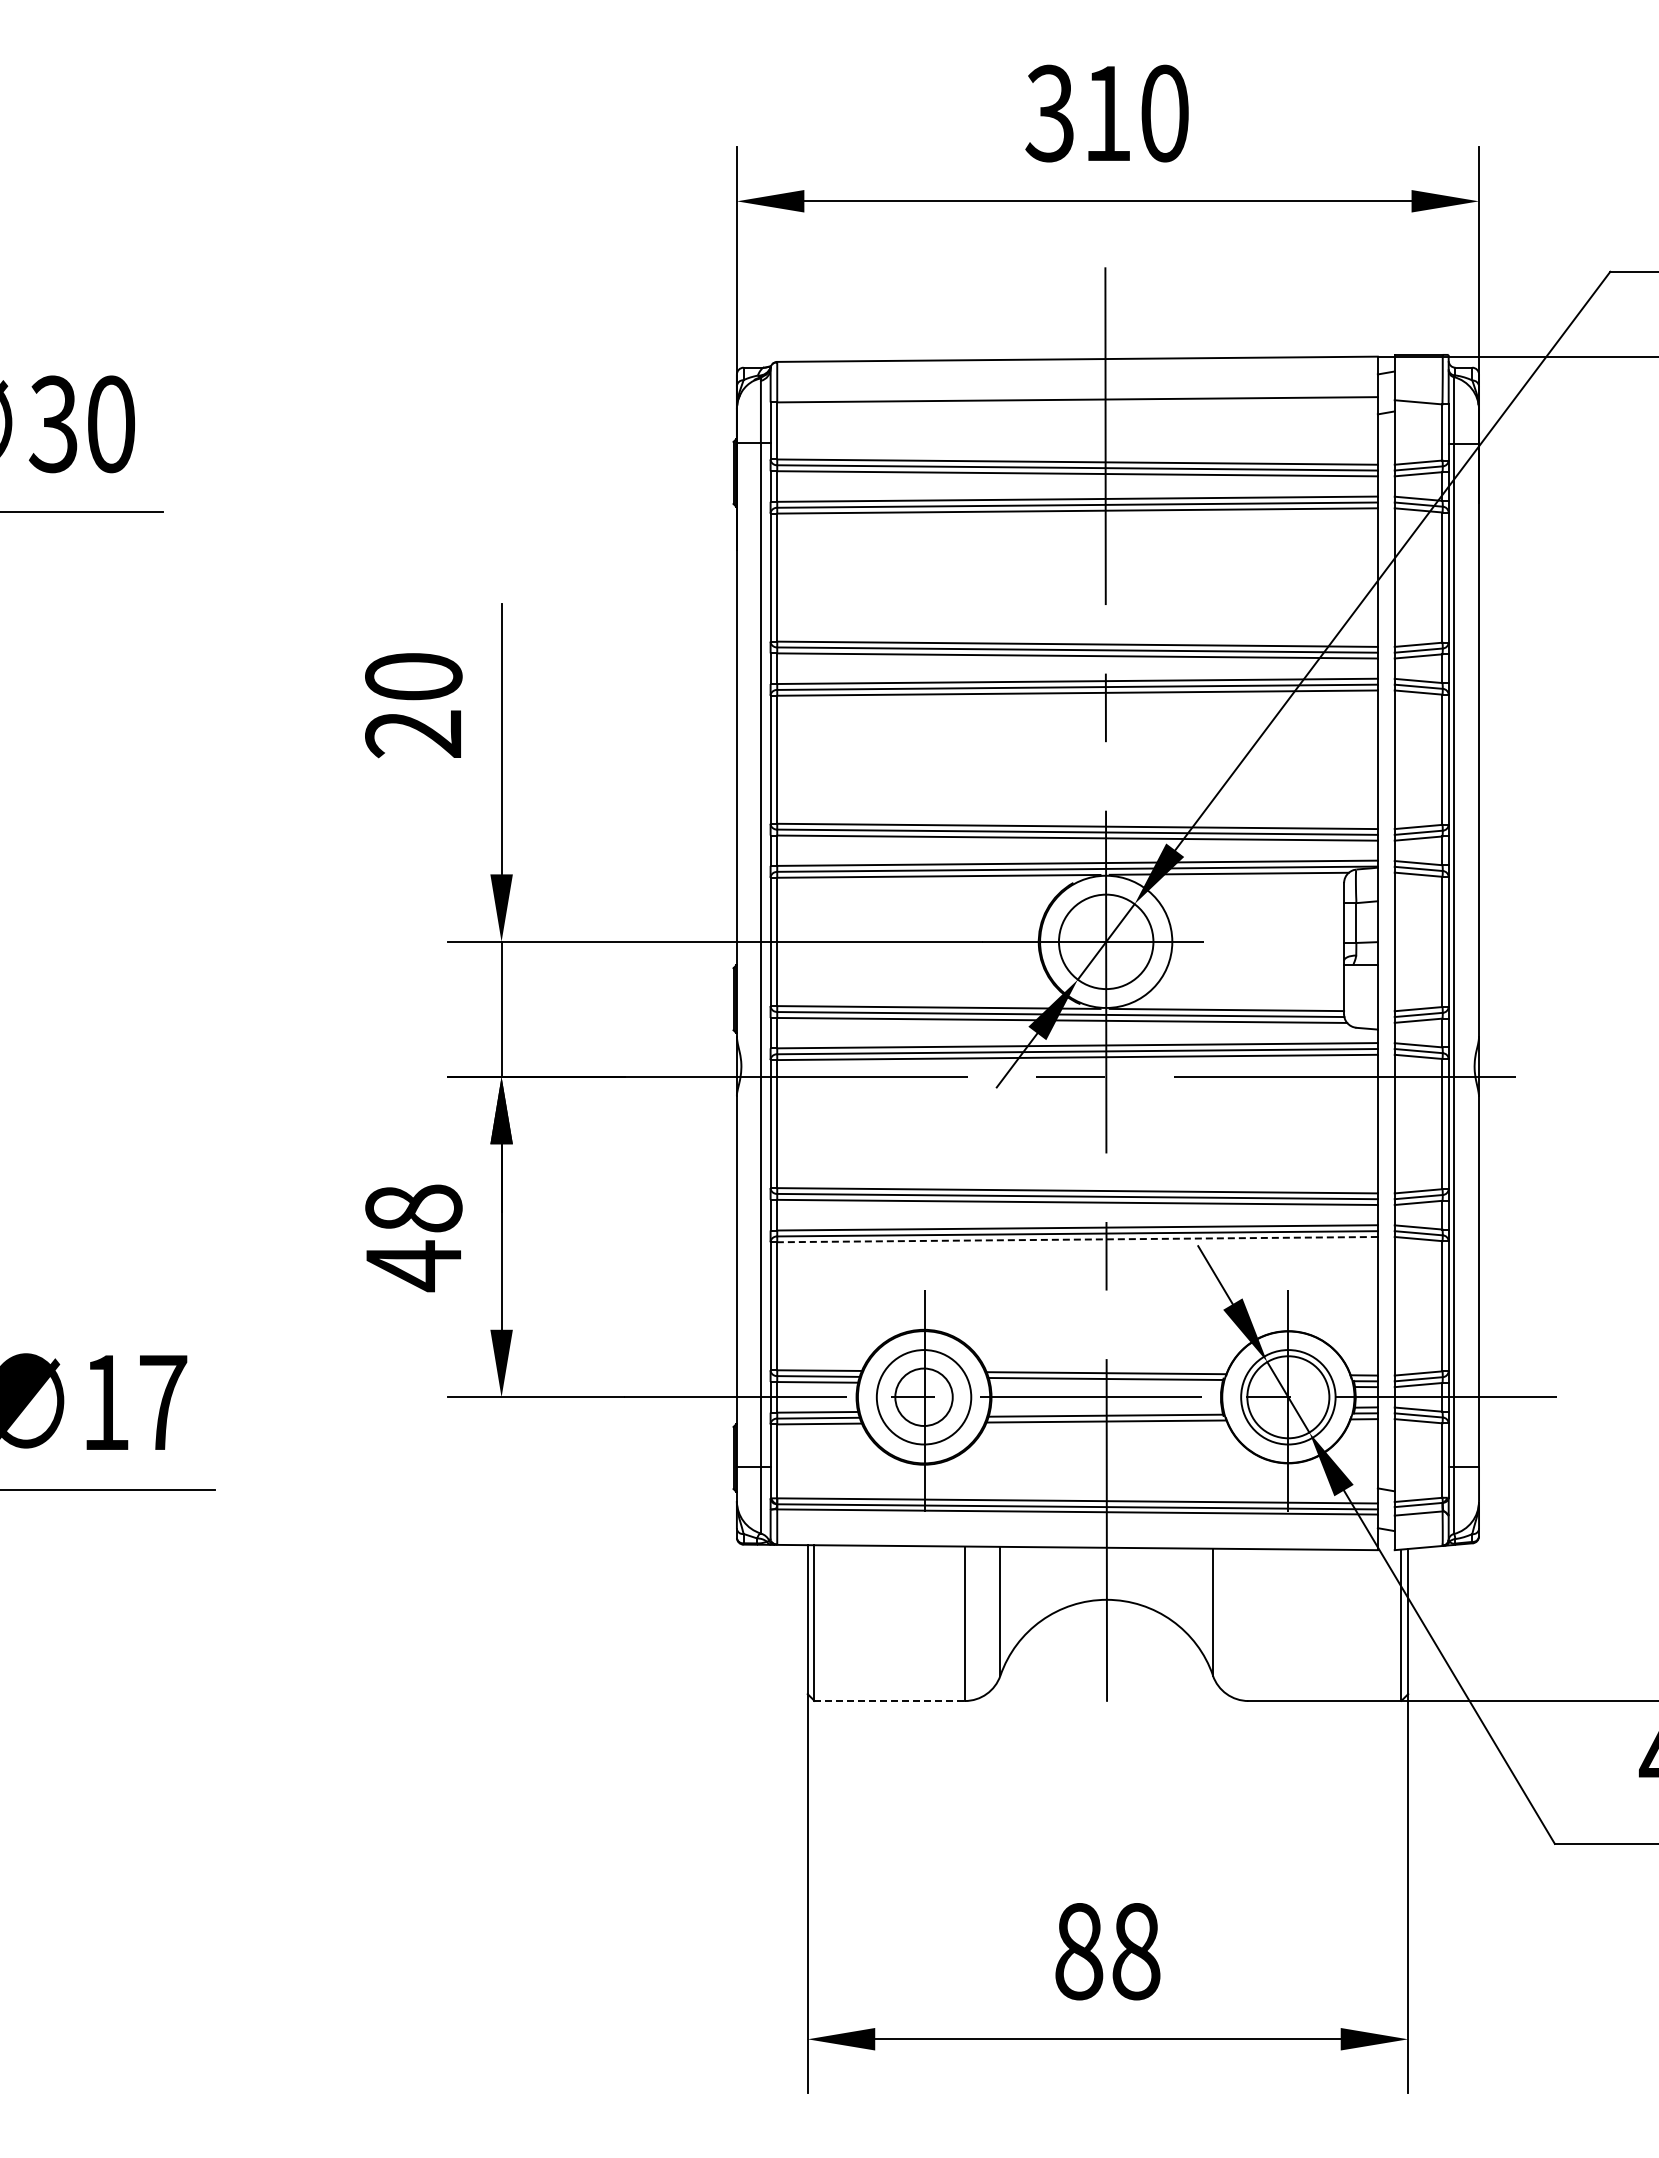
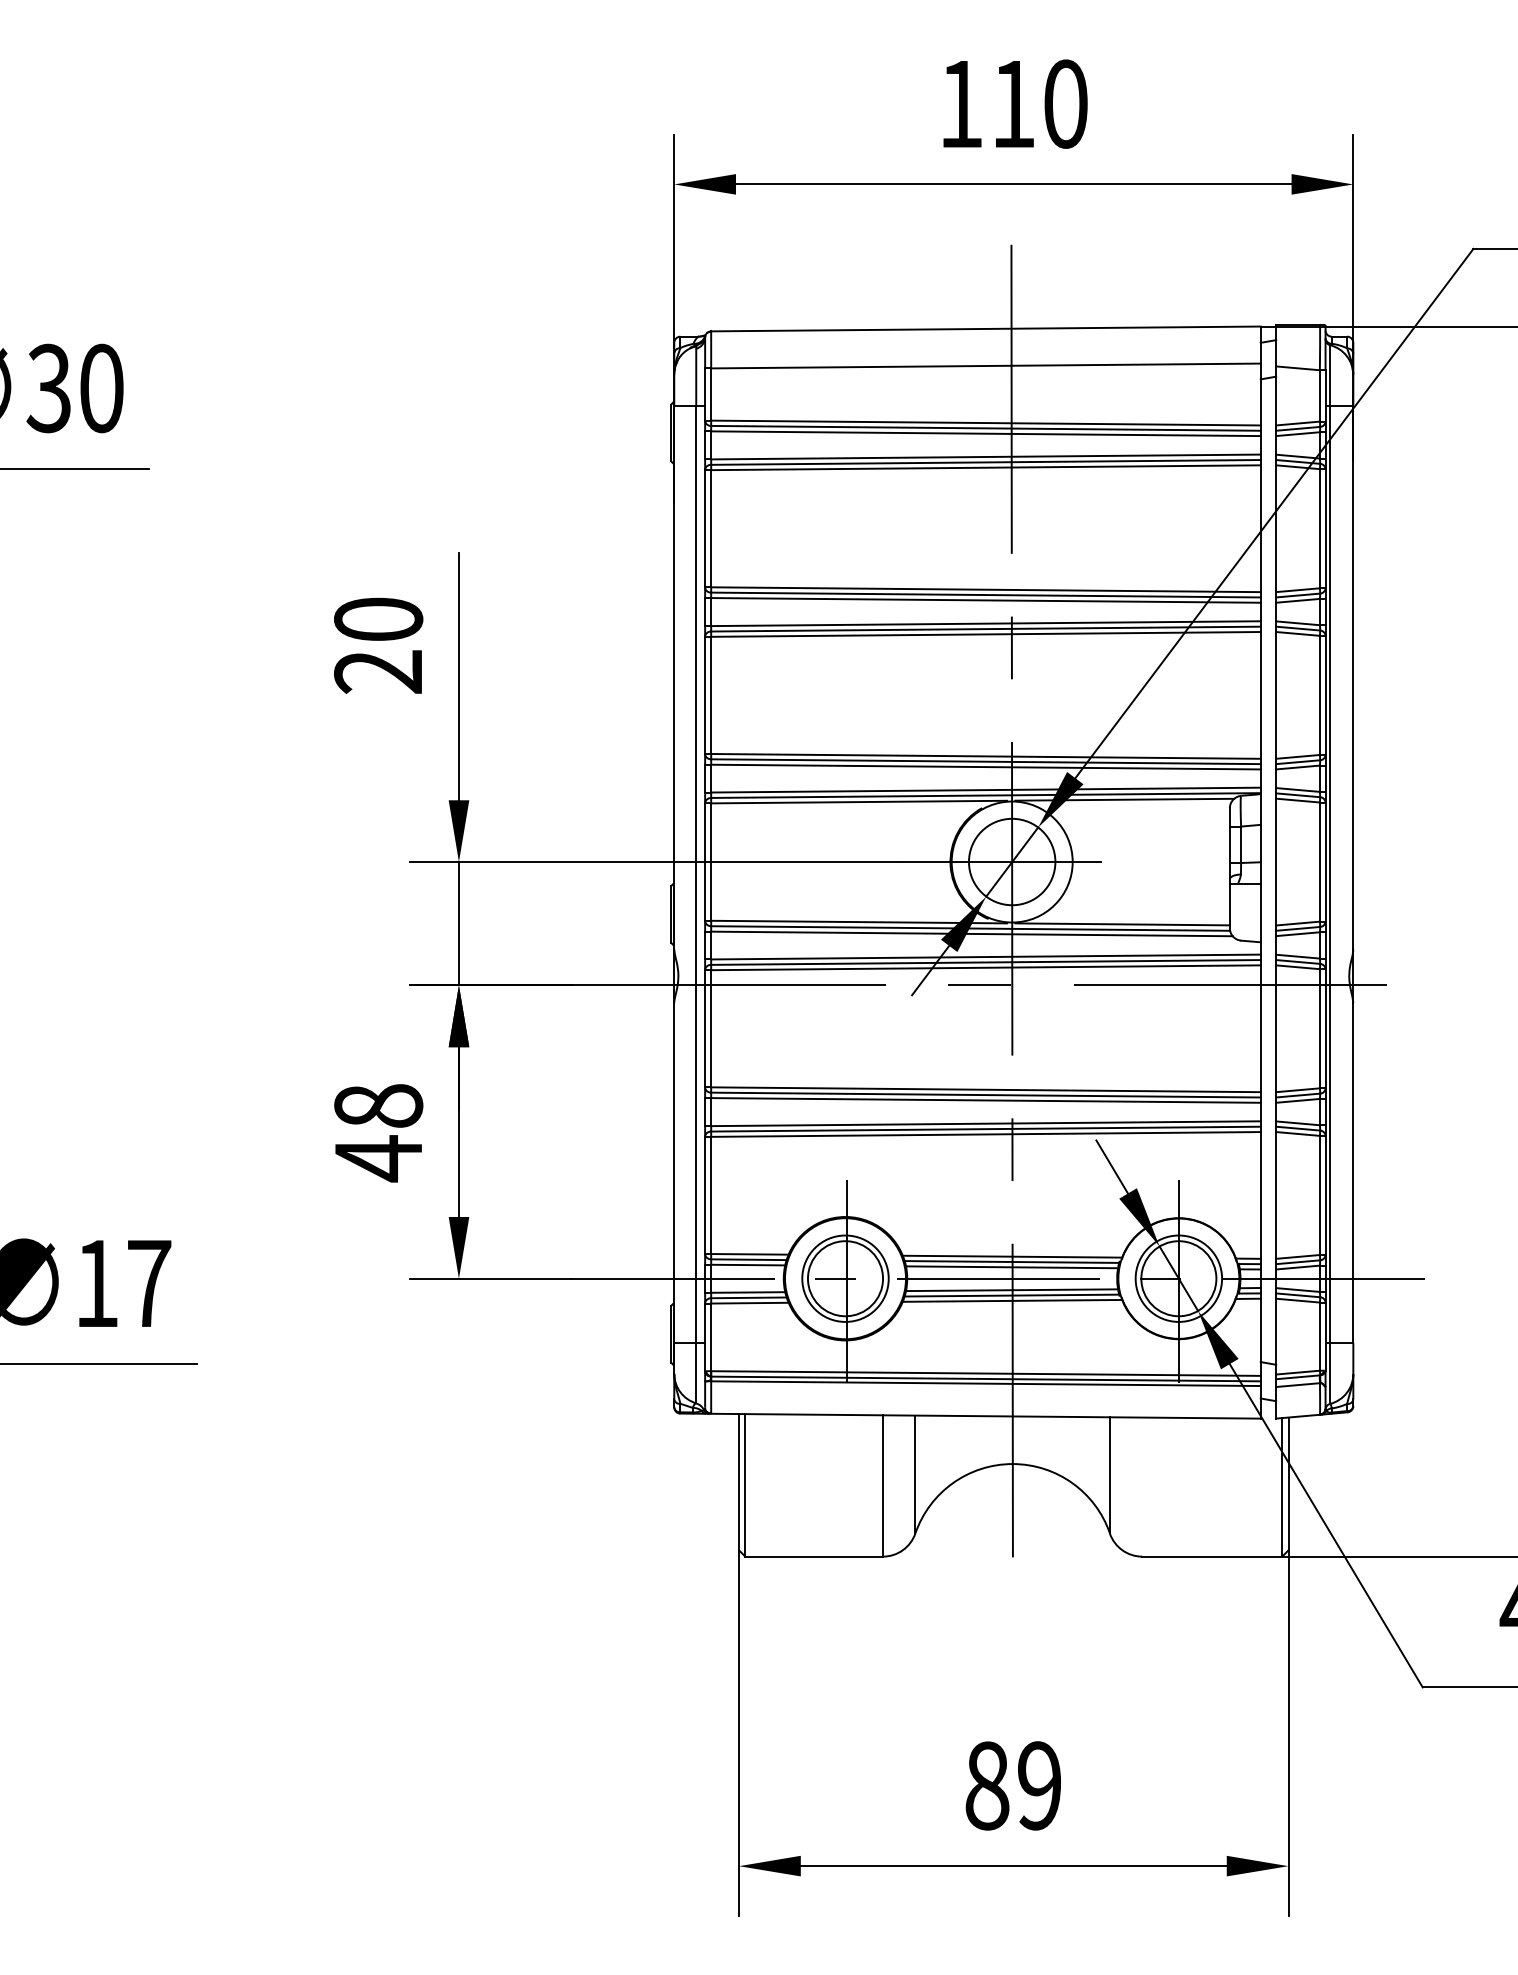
text: (1049, 113) -> (960, 104), 310 -> 110
line: (1077, 1239) -> (985, 1134), dashed -> solid
line: (1105, 1384) -> (1011, 1267), added
circle: (924, 1397) -> (845, 1278), size x1.43
line: (1105, 1409) -> (1011, 1289), added
line: (890, 1700) -> (814, 1556), dashed -> solid
text: (1136, 1951) -> (1039, 1785), 88 -> 89

